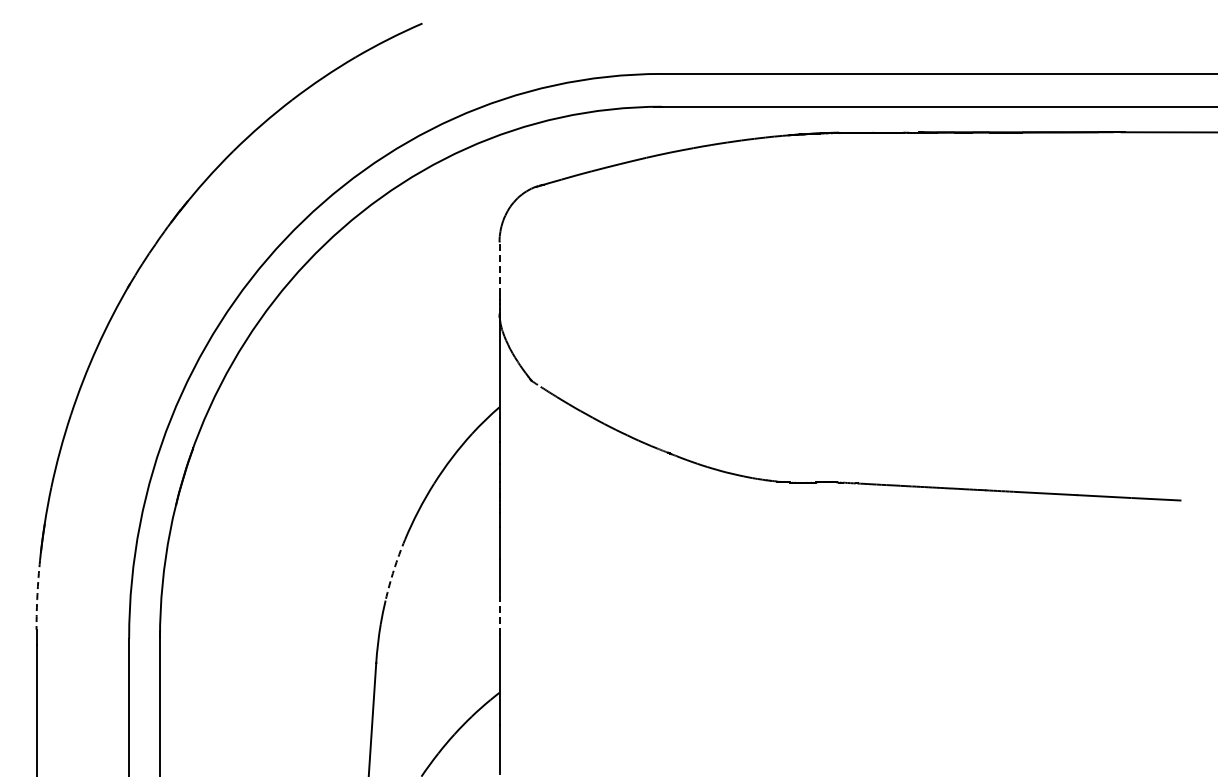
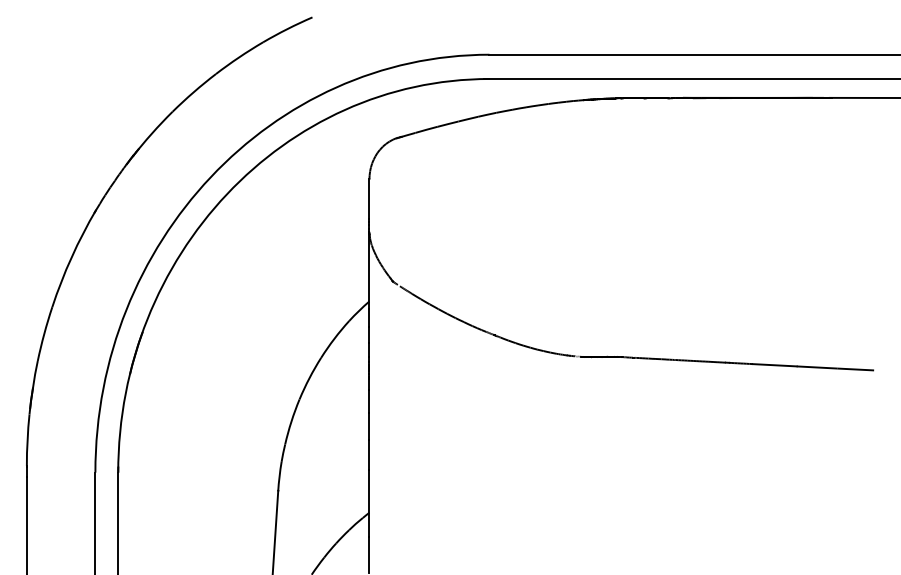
line: (499, 268) -> (369, 198), dashed -> solid
arc: (394, 569) -> (291, 421), dashed -> solid
arc: (37, 594) -> (27, 439), dashed -> solid
line: (499, 613) -> (369, 454), dashed -> solid

